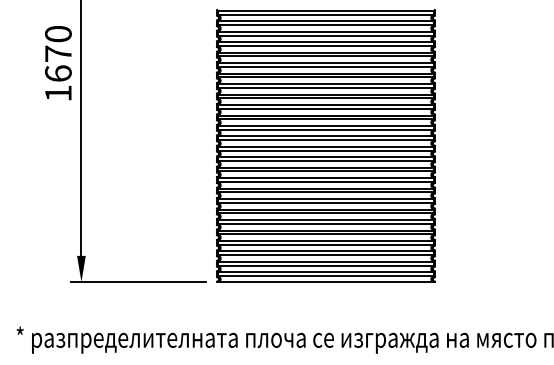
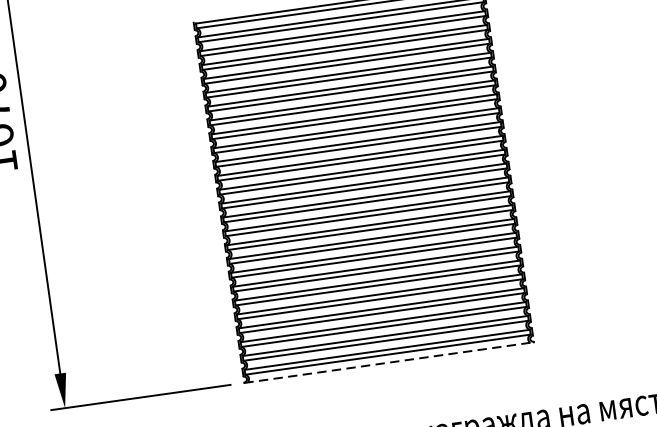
line: (326, 282) -> (389, 363), solid -> dashed

